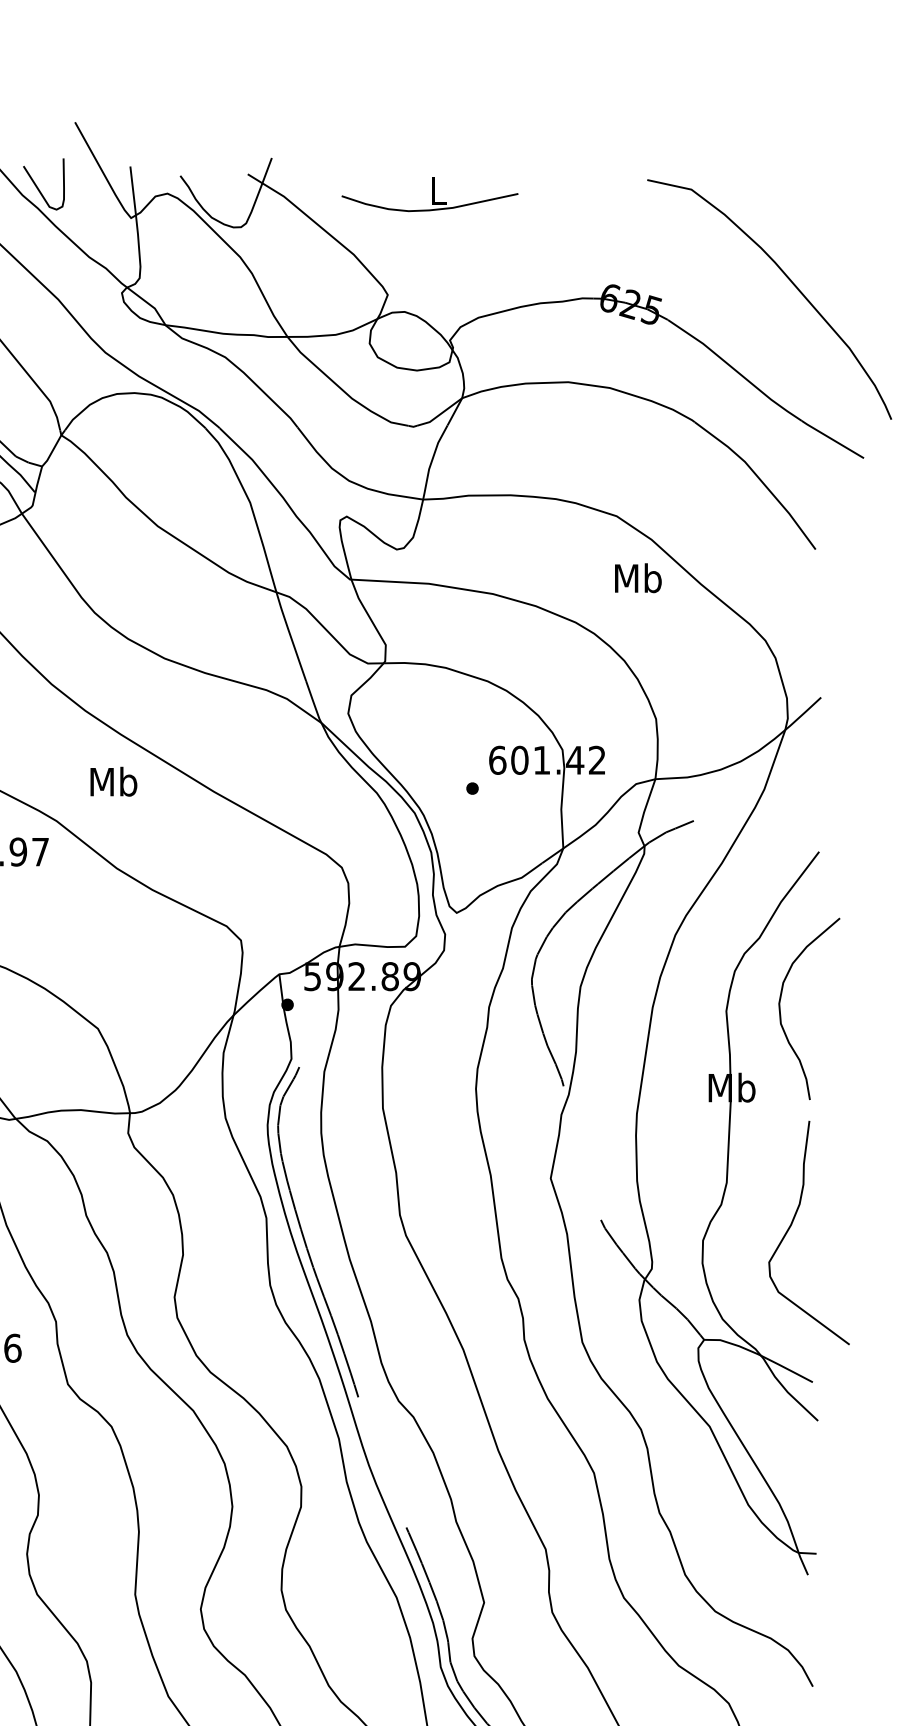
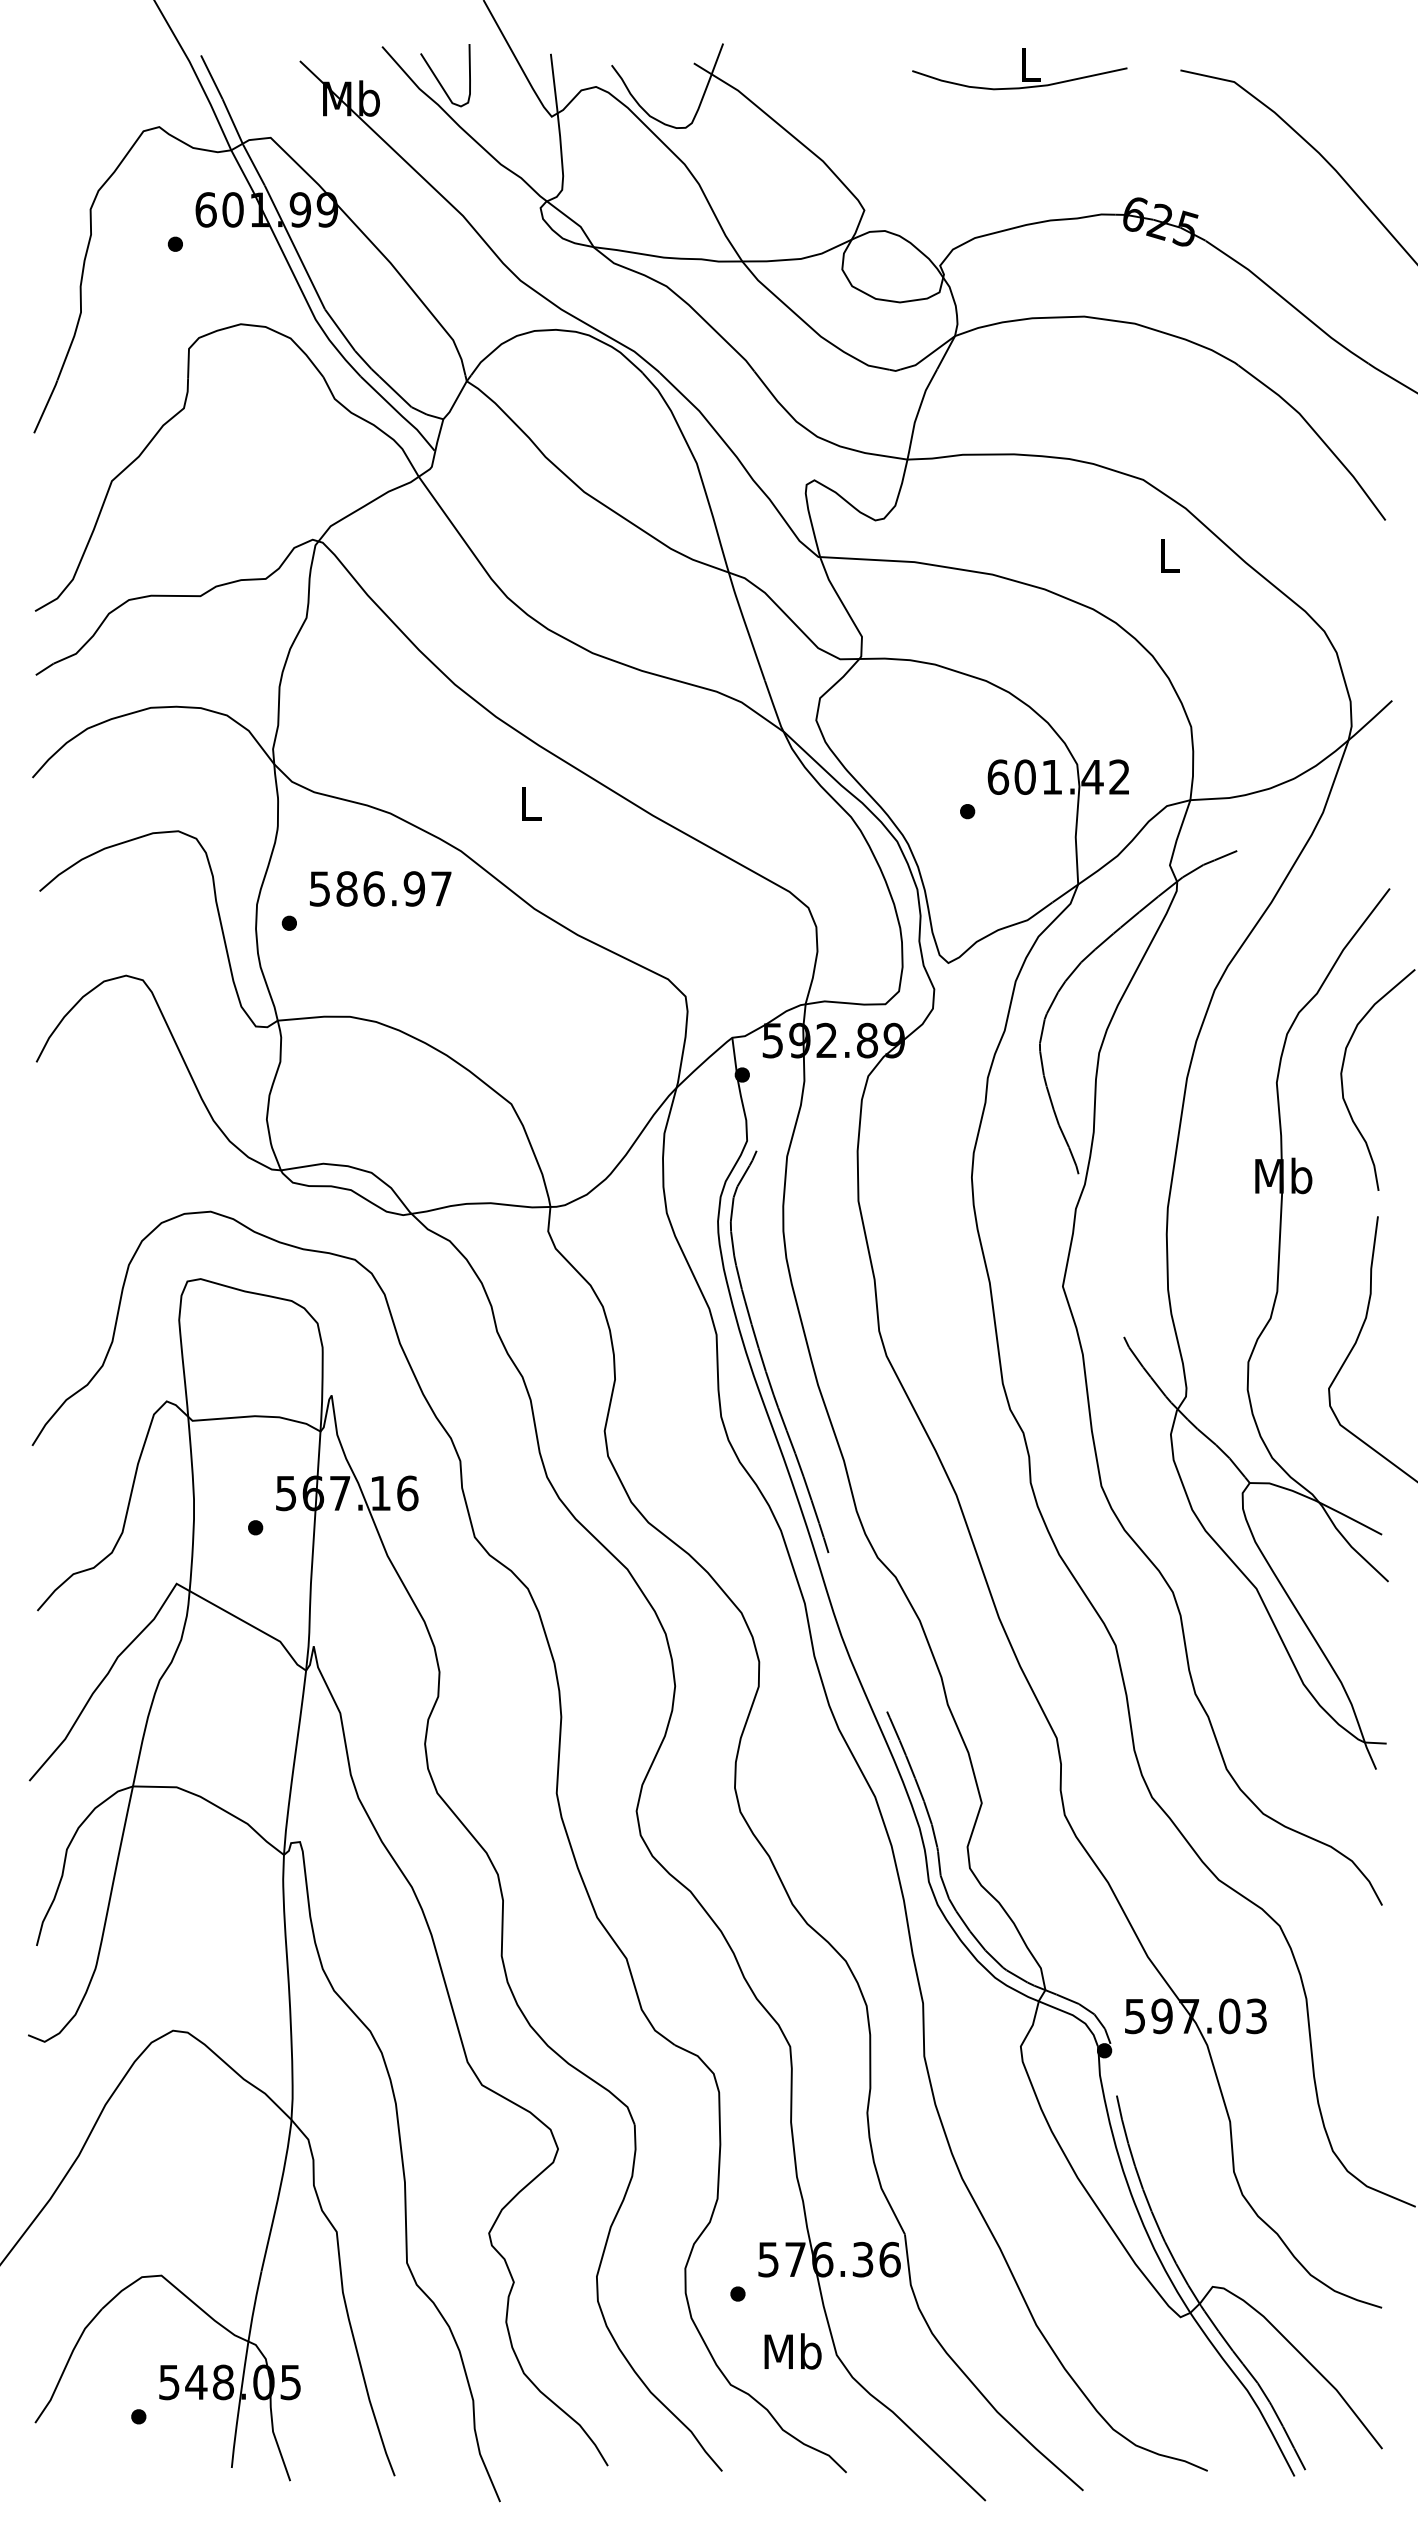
part: (429, 194) -> (1019, 69), moved
text: (638, 578) -> (1169, 555), Mb -> L
text: (113, 781) -> (530, 803), Mb -> L

